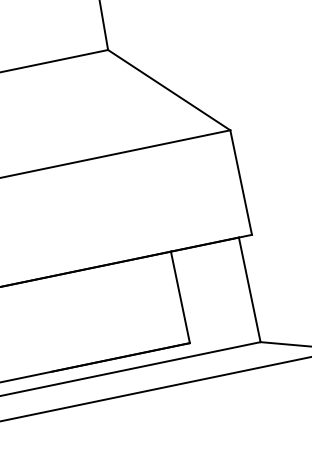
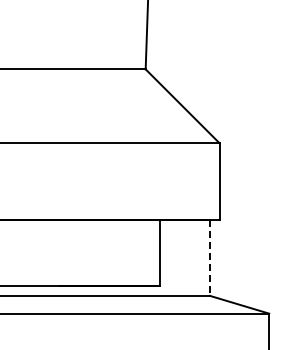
line: (250, 290) -> (210, 258), solid -> dashed

